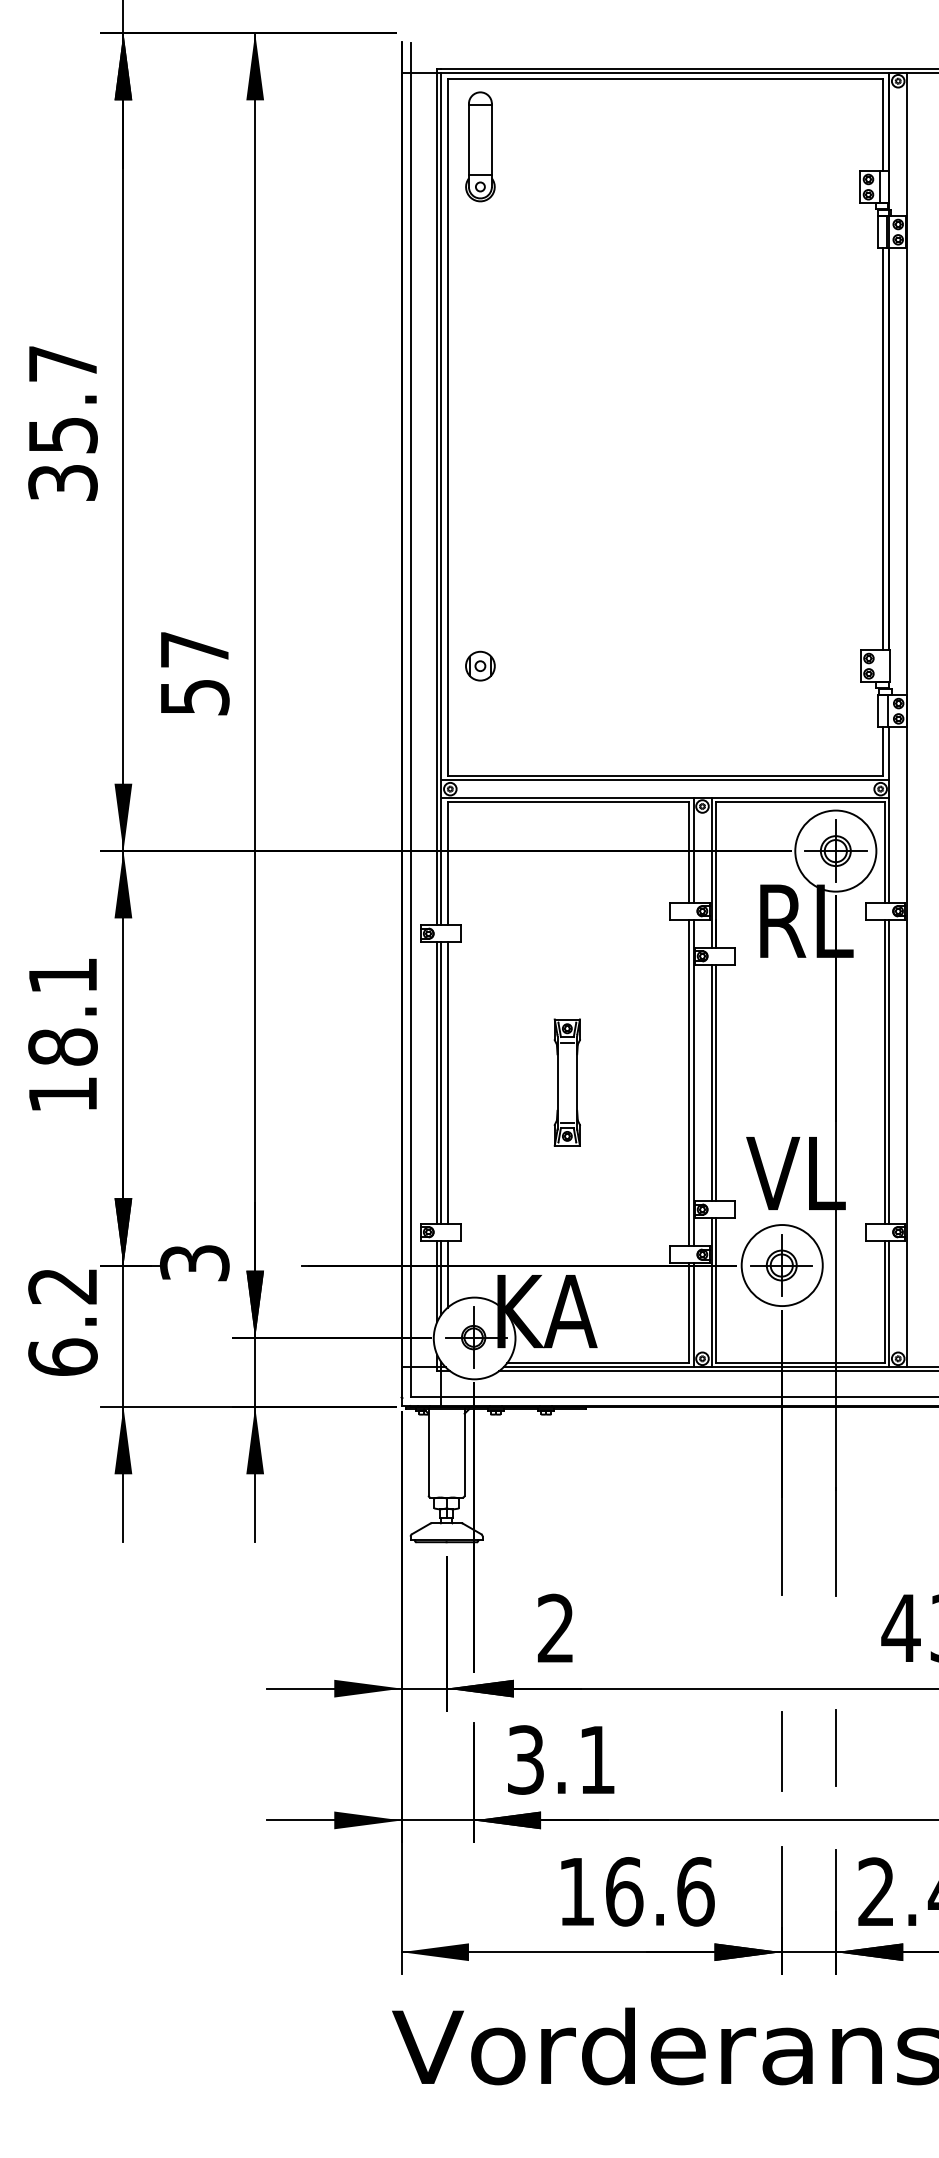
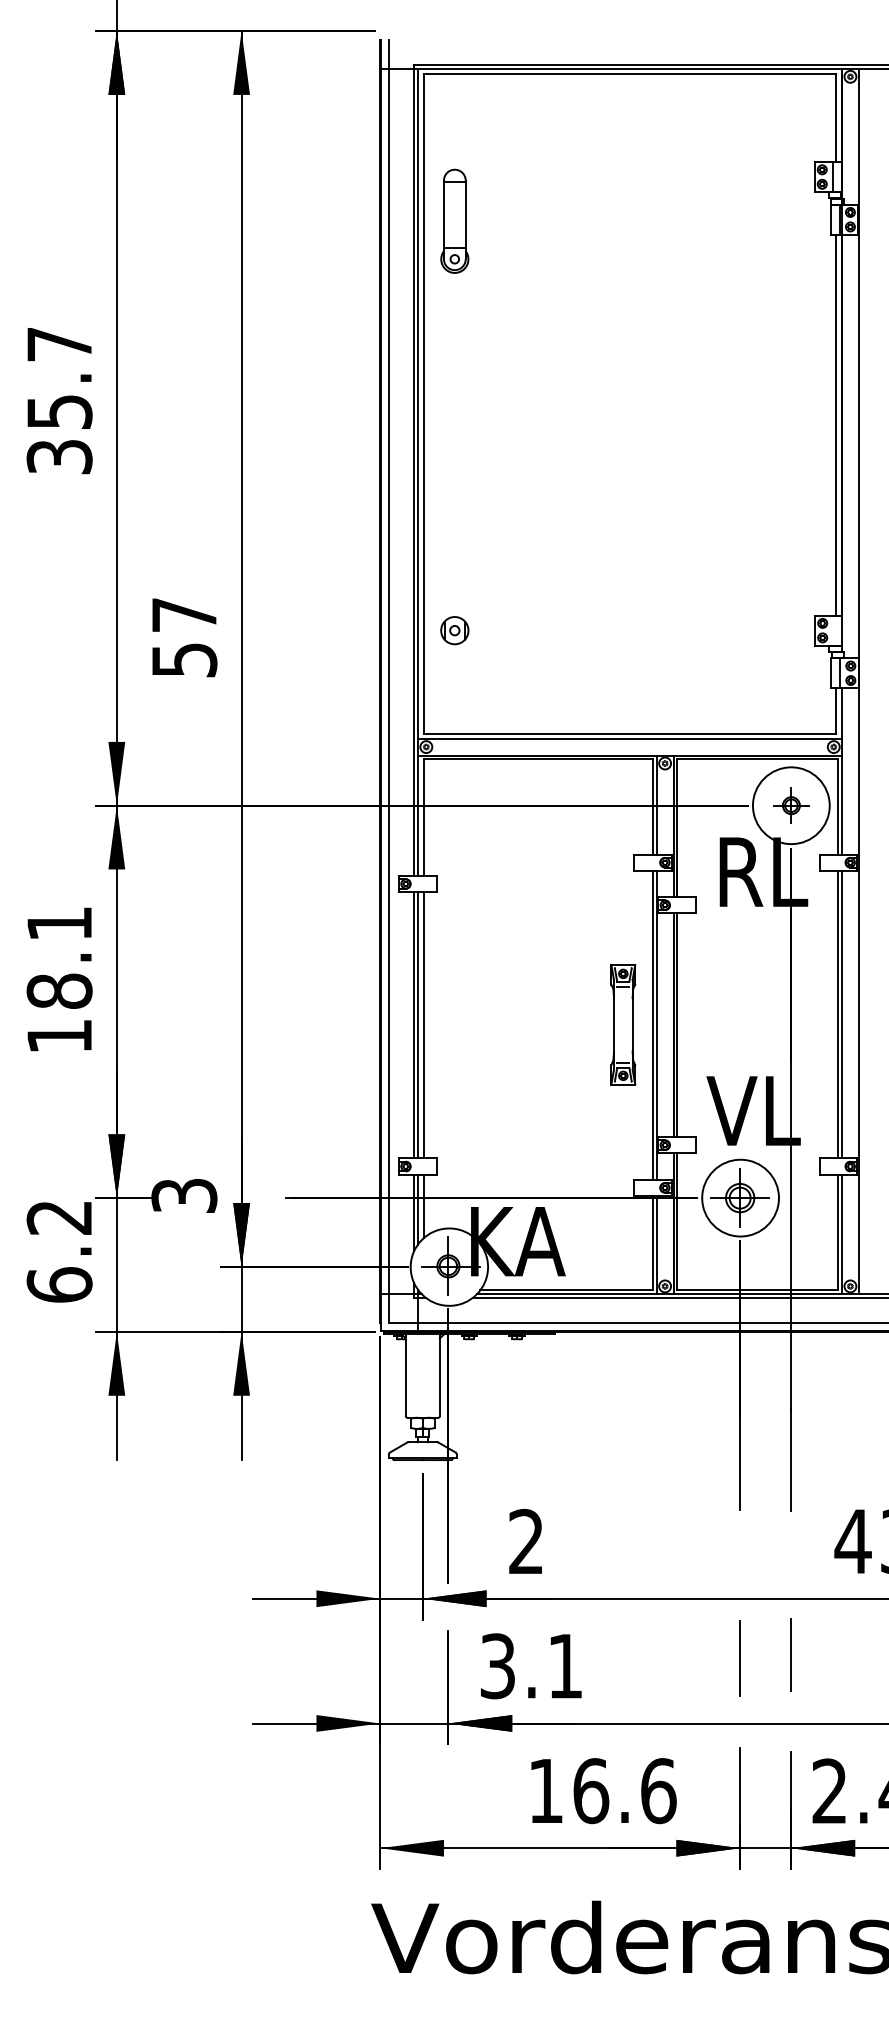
part: (480, 146) -> (454, 220), moved
part: (835, 850) -> (791, 805), size x0.6
part: (566, 1082) -> (622, 1024), moved

